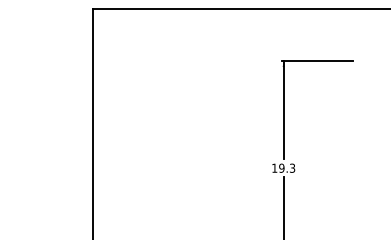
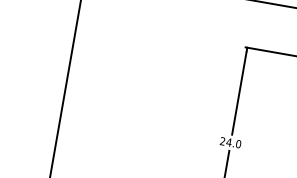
text: (283, 167) -> (230, 142), 19.3 -> 24.0

